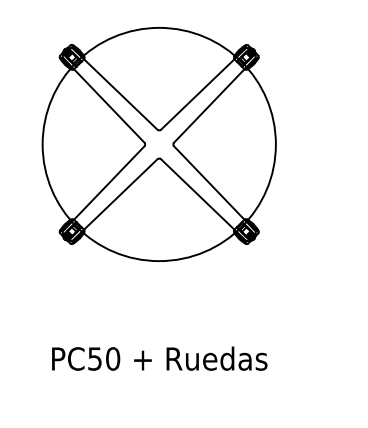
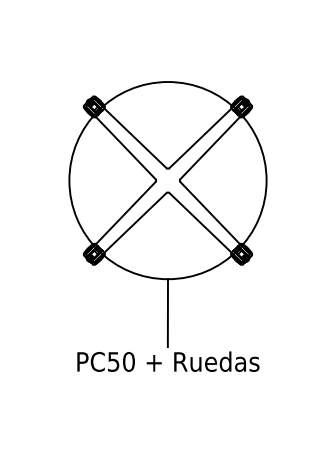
line: (158, 301) -> (167, 313), added

